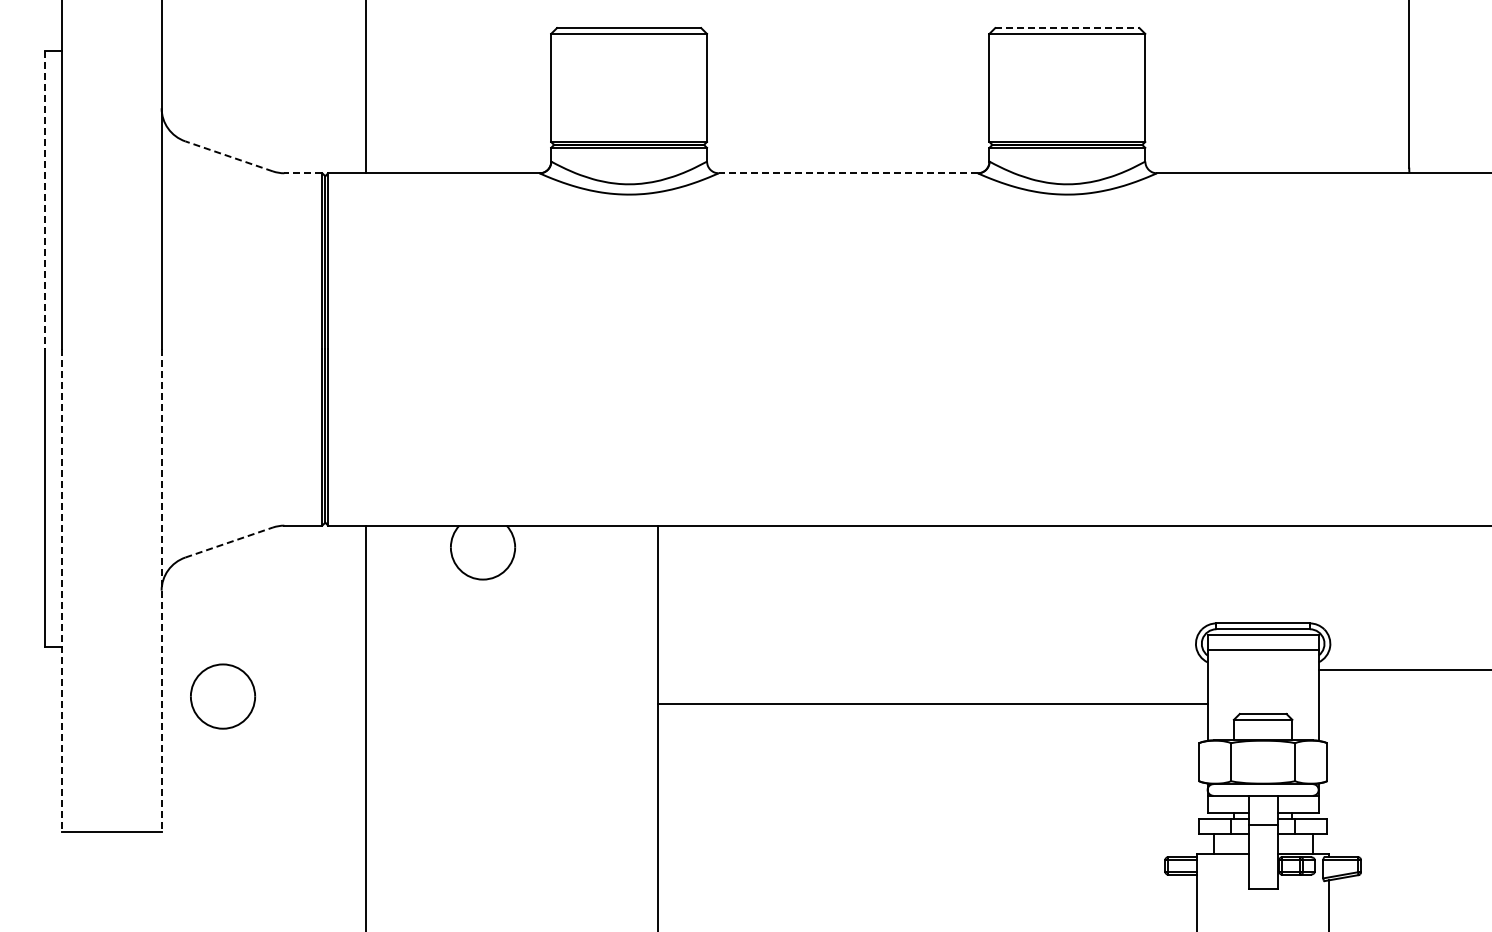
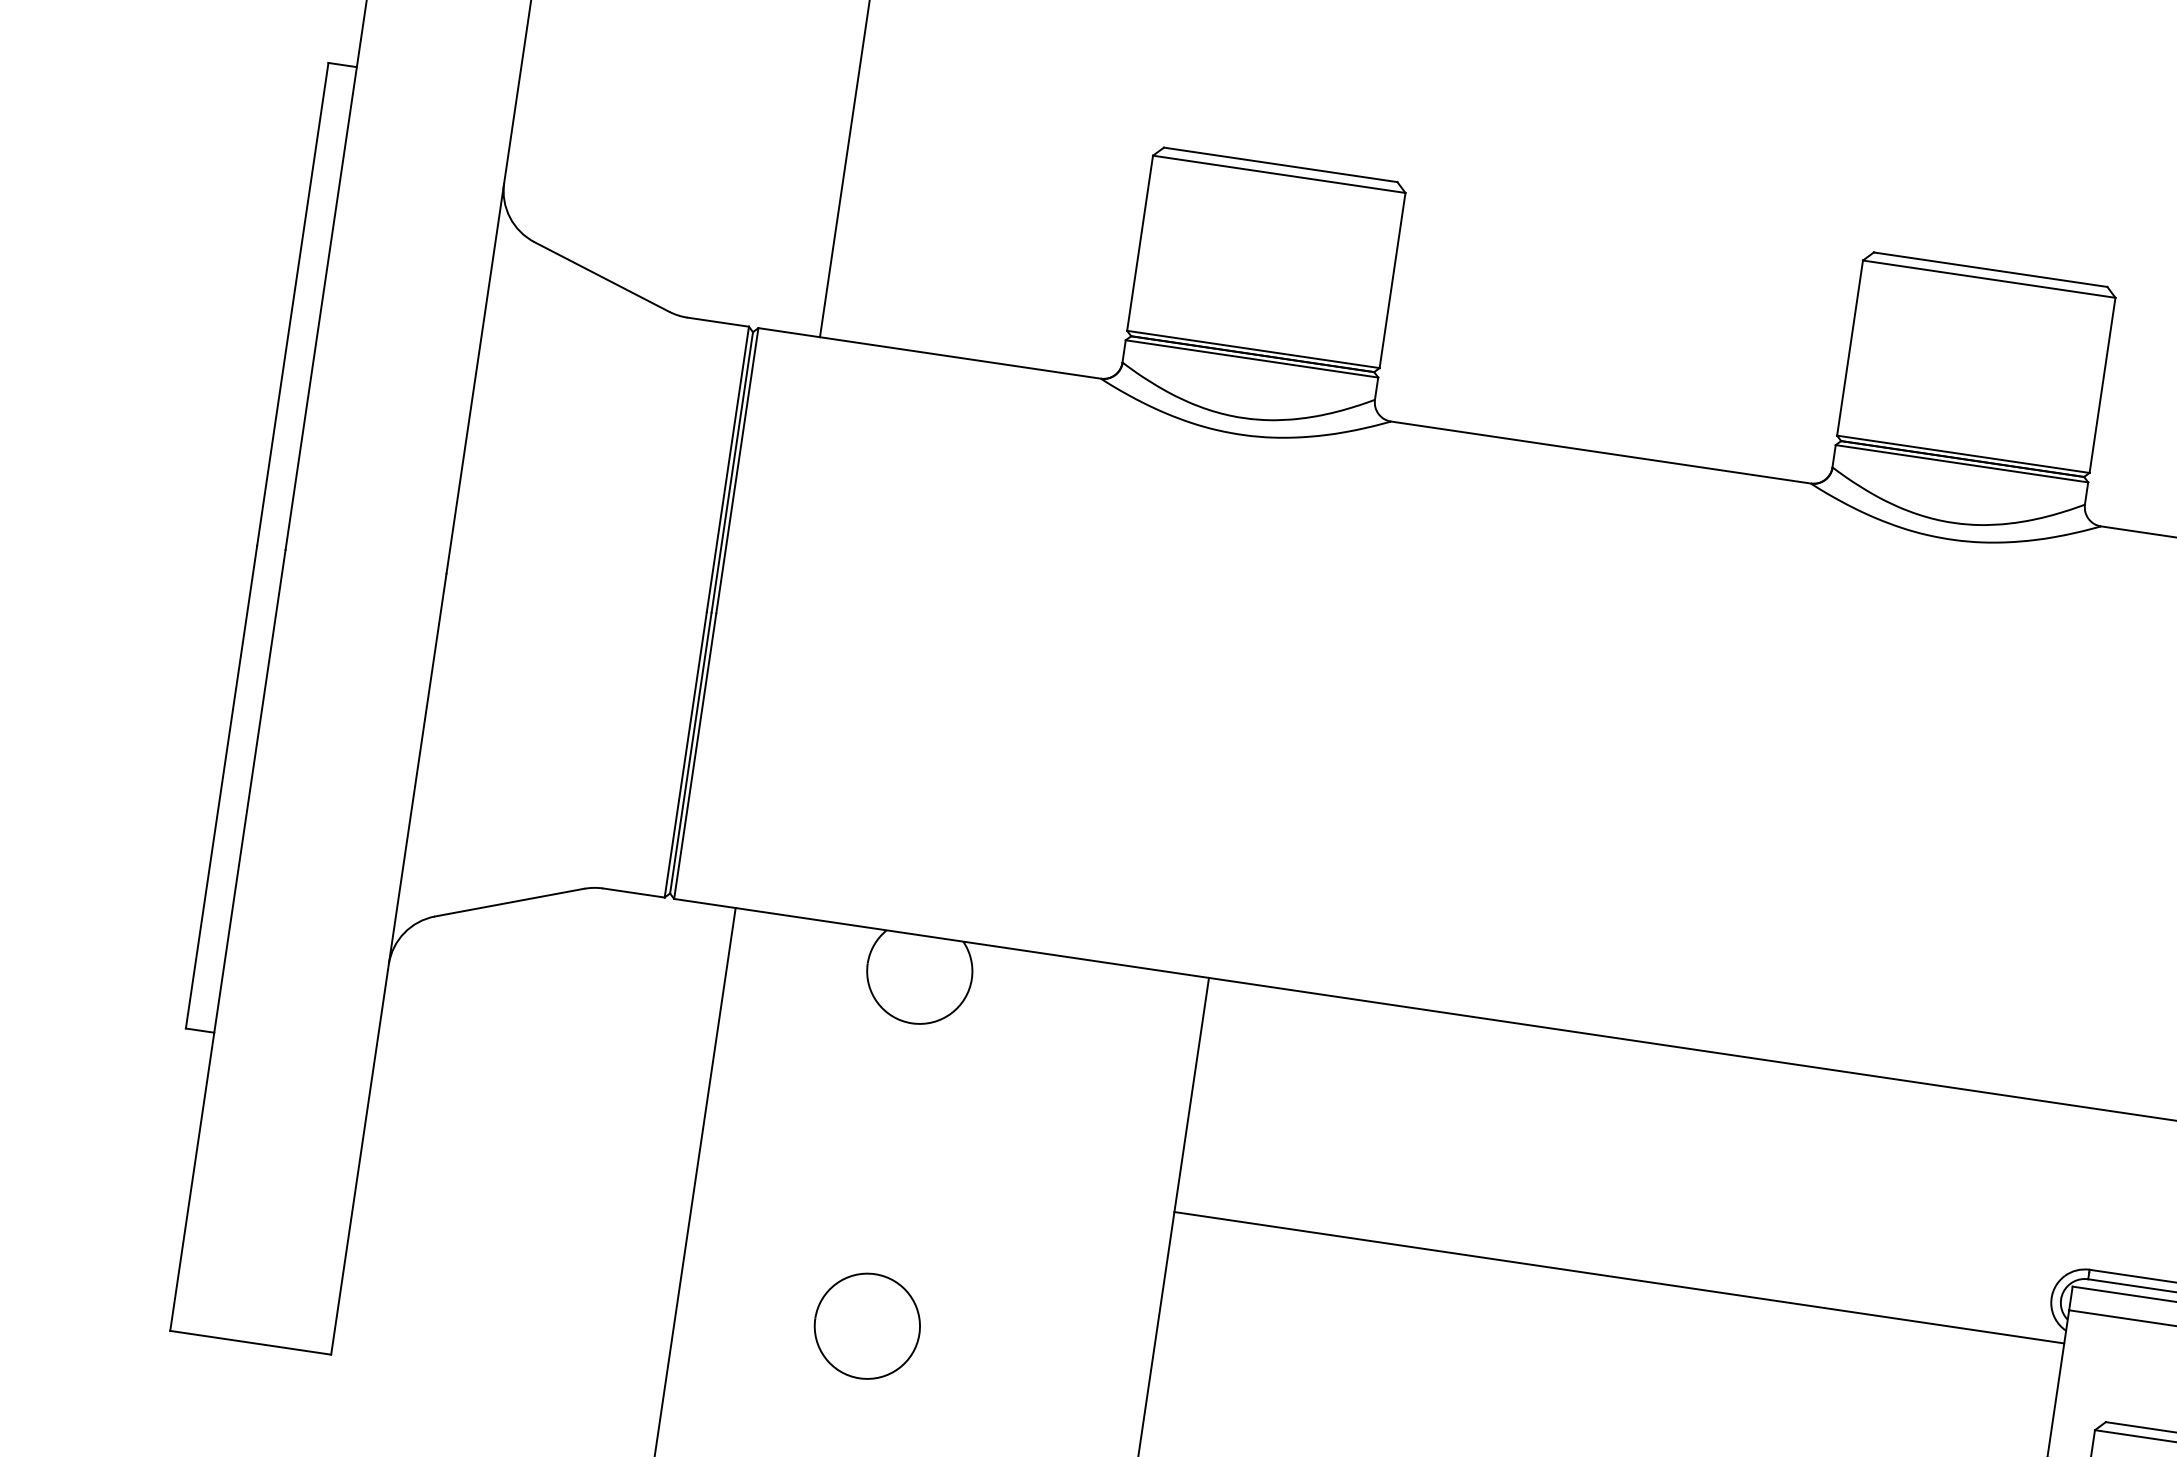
line: (1067, 28) -> (1990, 270), dashed -> solid
line: (228, 156) -> (600, 277), dashed -> solid
line: (303, 173) -> (718, 322), dashed -> solid
line: (848, 173) -> (1601, 452), dashed -> solid
line: (44, 200) -> (292, 304), dashed -> solid
line: (229, 542) -> (510, 902), dashed -> solid
line: (62, 591) -> (228, 942), dashed -> solid
line: (161, 591) -> (388, 965), dashed -> solid
part: (223, 696) -> (868, 1326), moved
line: (932, 704) -> (1618, 1278), moved

